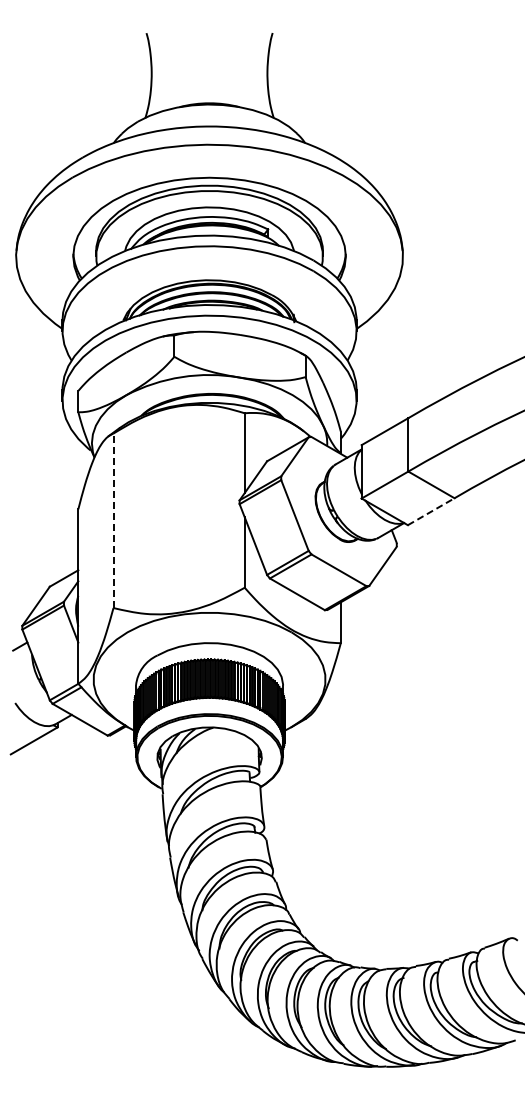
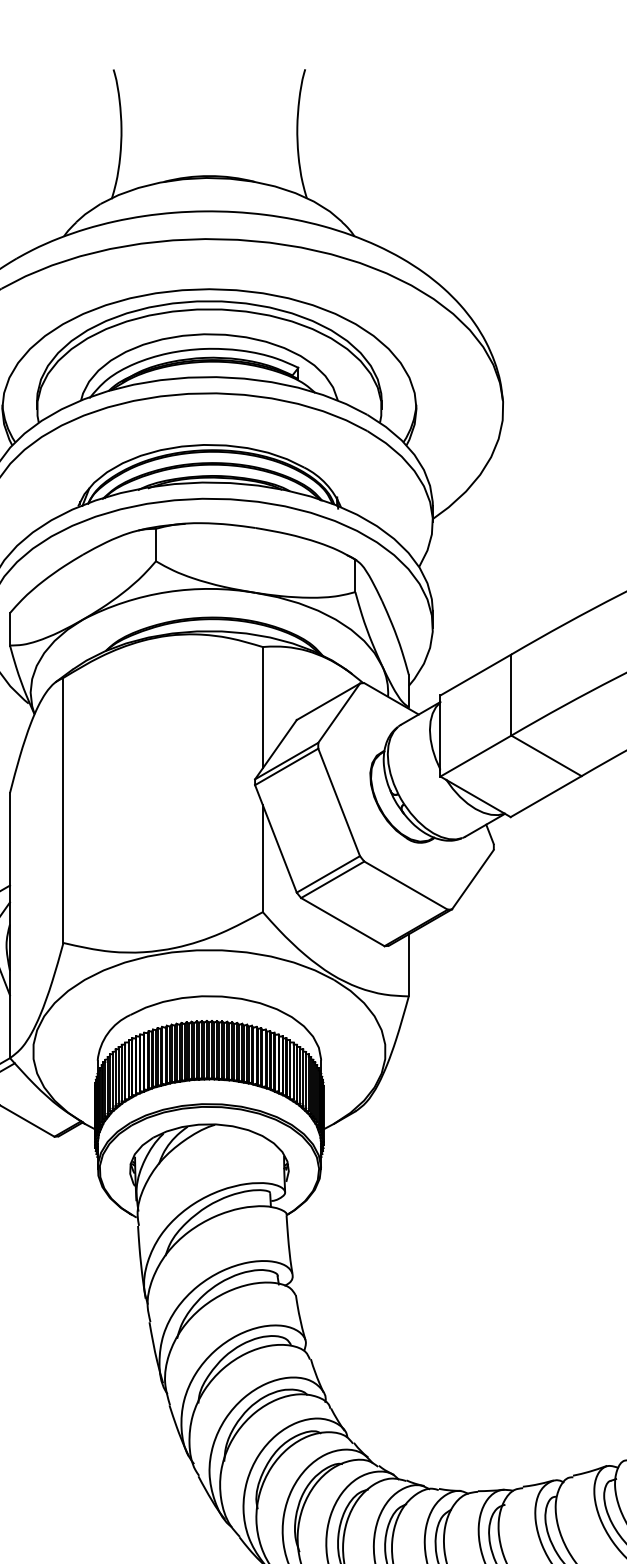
line: (431, 511) -> (546, 796), dashed -> solid
line: (113, 520) -> (63, 809), dashed -> solid

